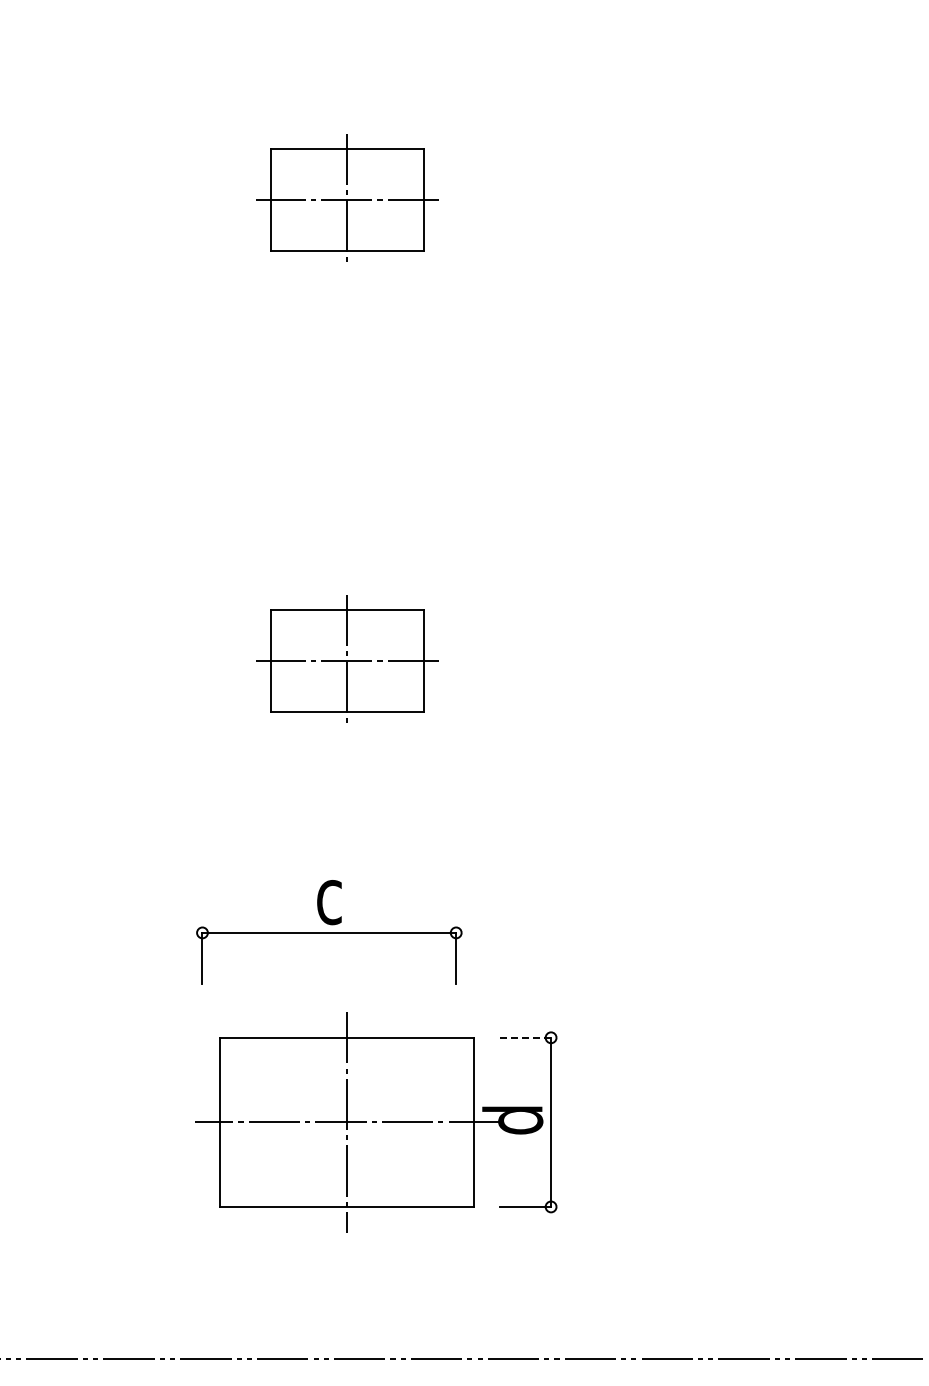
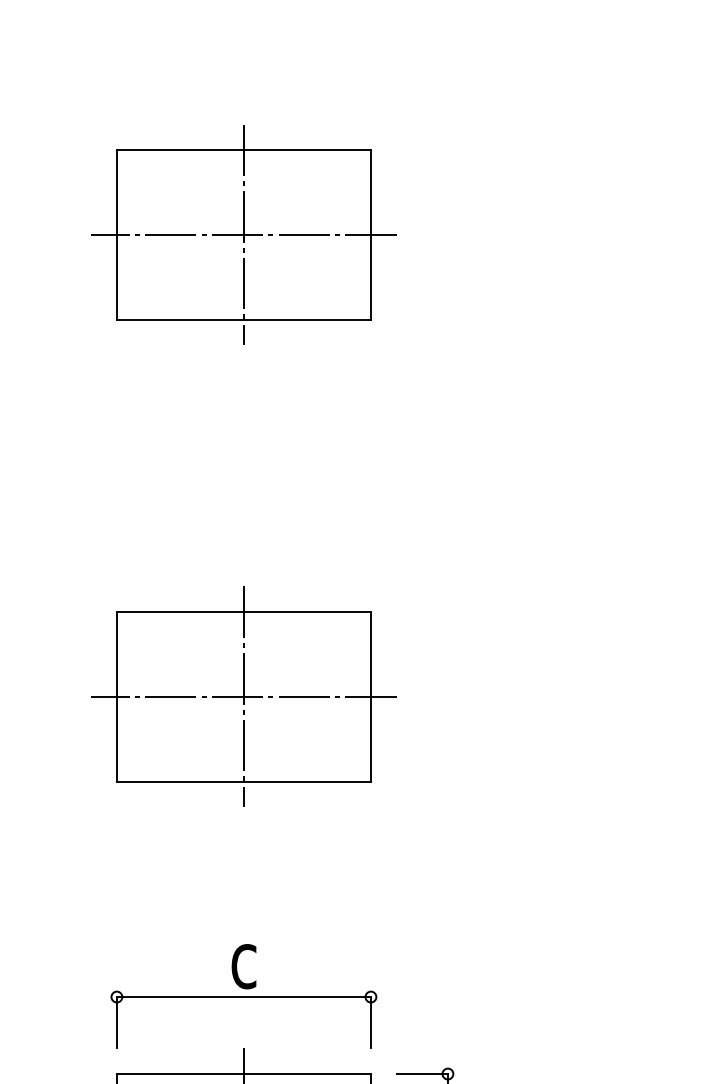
part: (347, 199) -> (244, 234), size x1.67
part: (347, 660) -> (244, 696), size x1.67
part: (329, 932) -> (244, 996), moved
line: (525, 1037) -> (422, 1073), dashed -> solid

